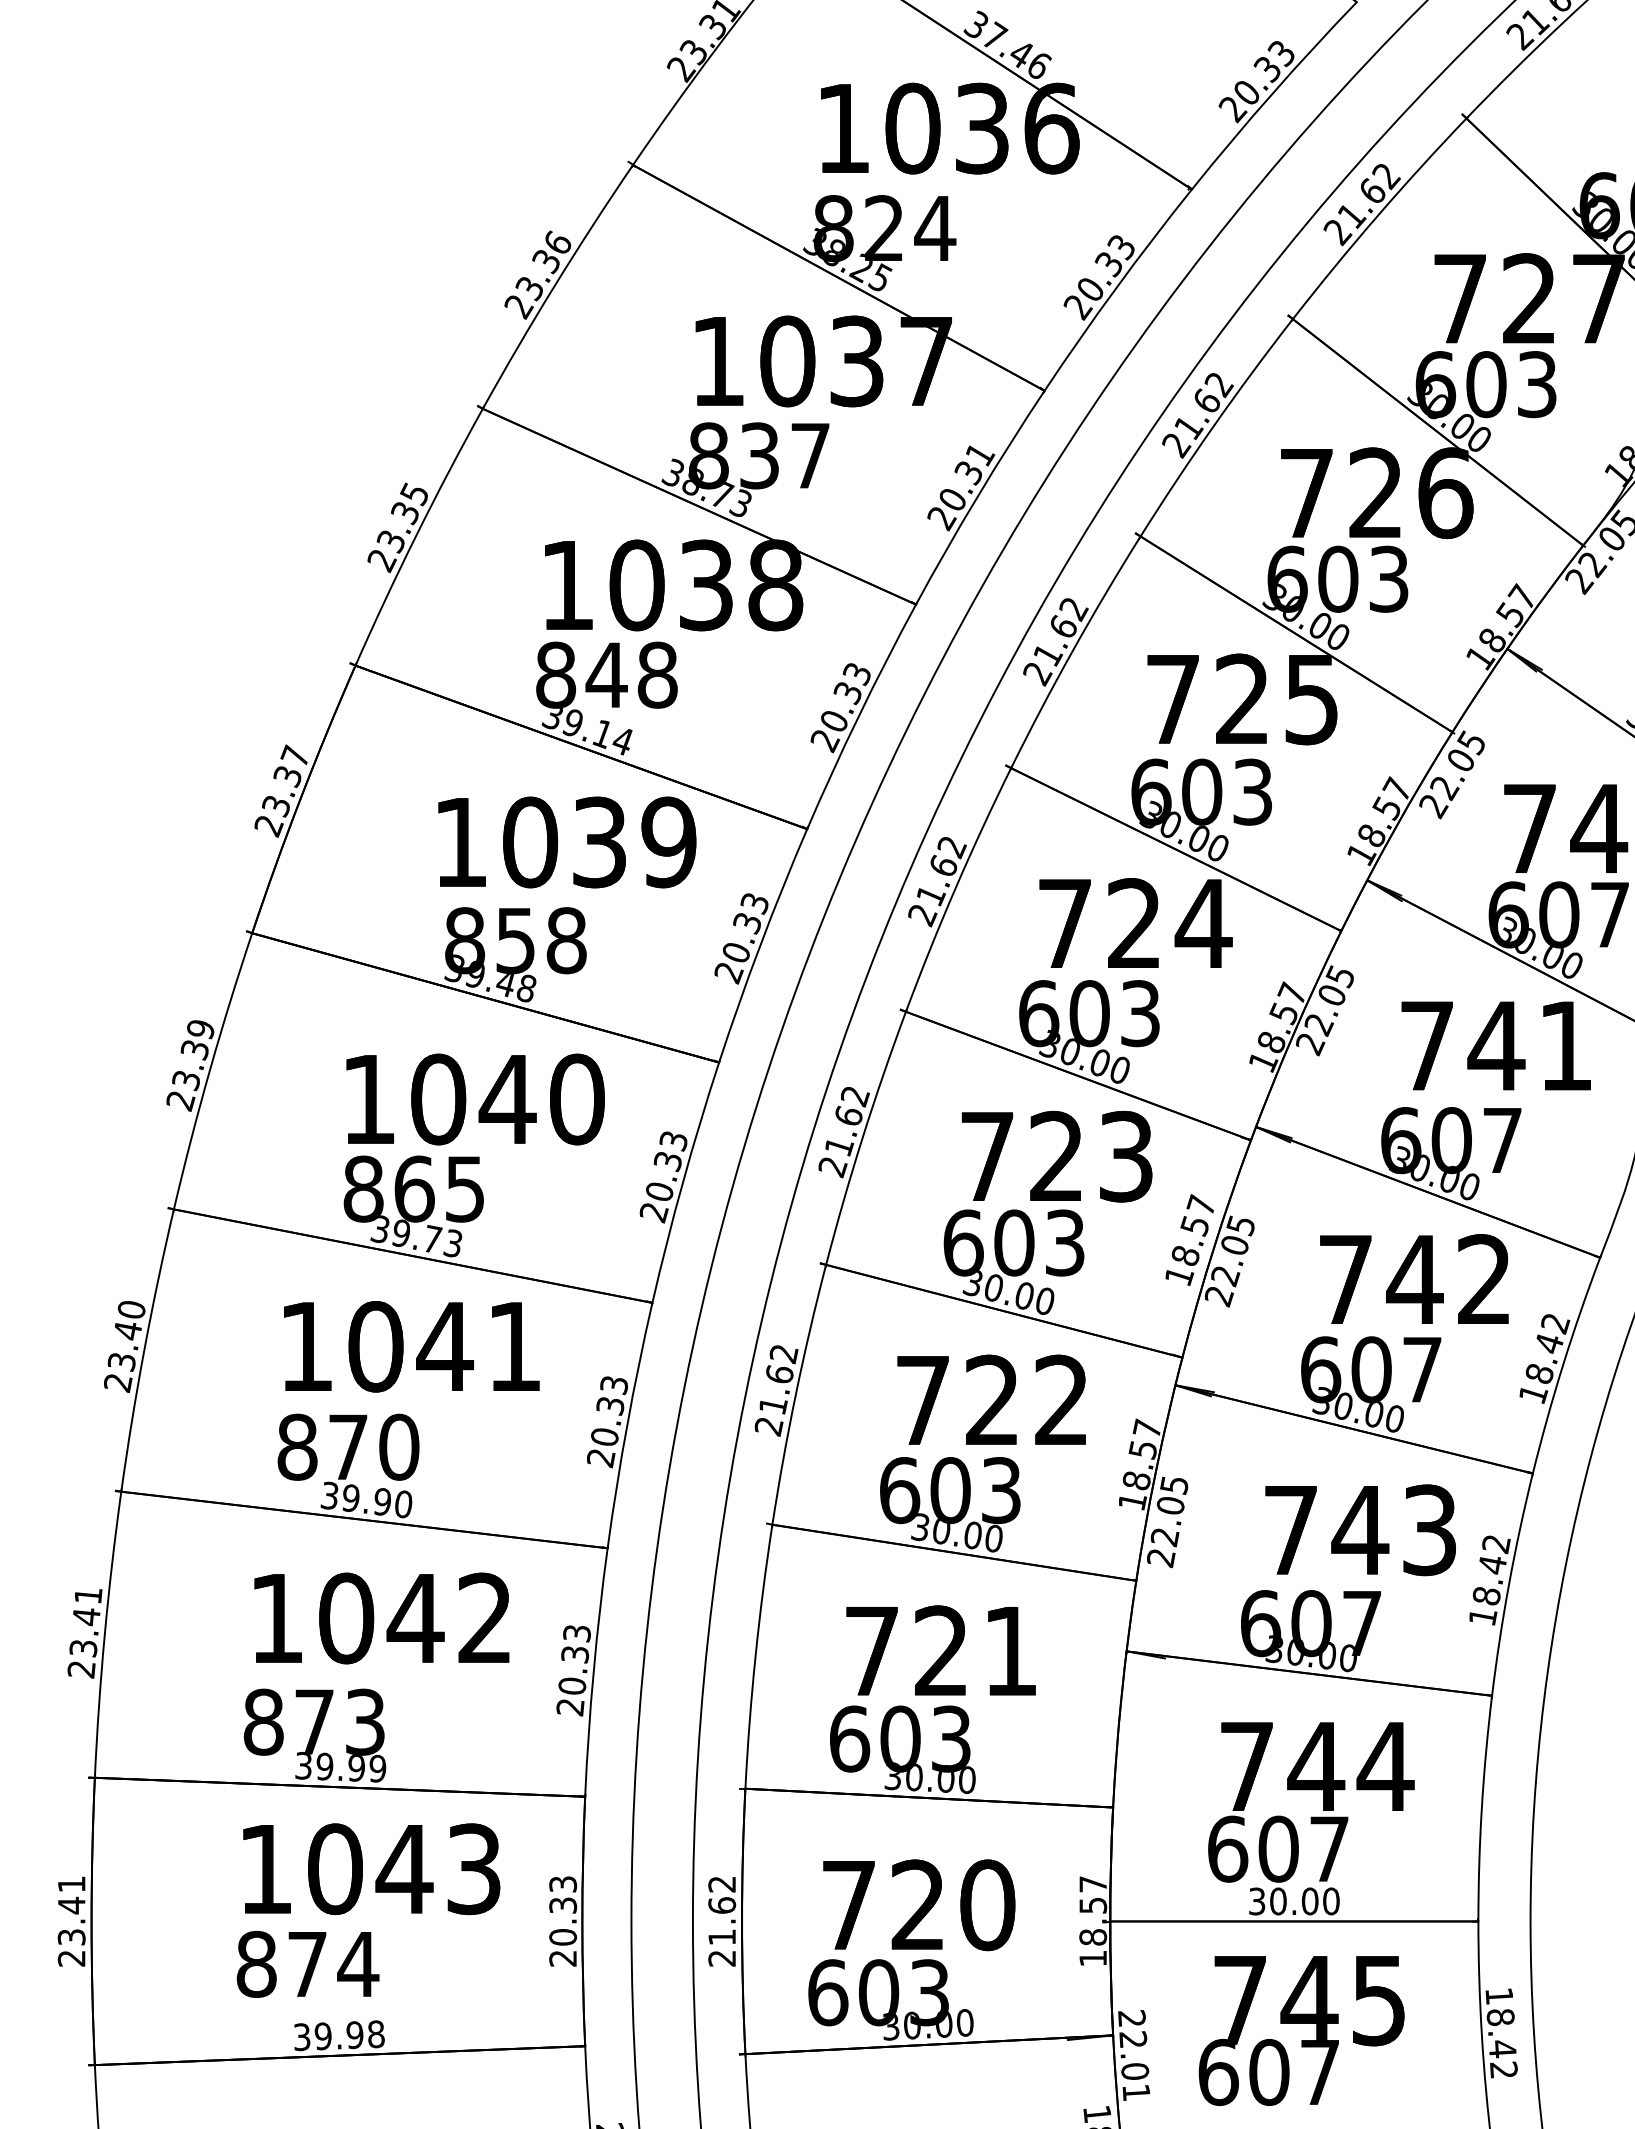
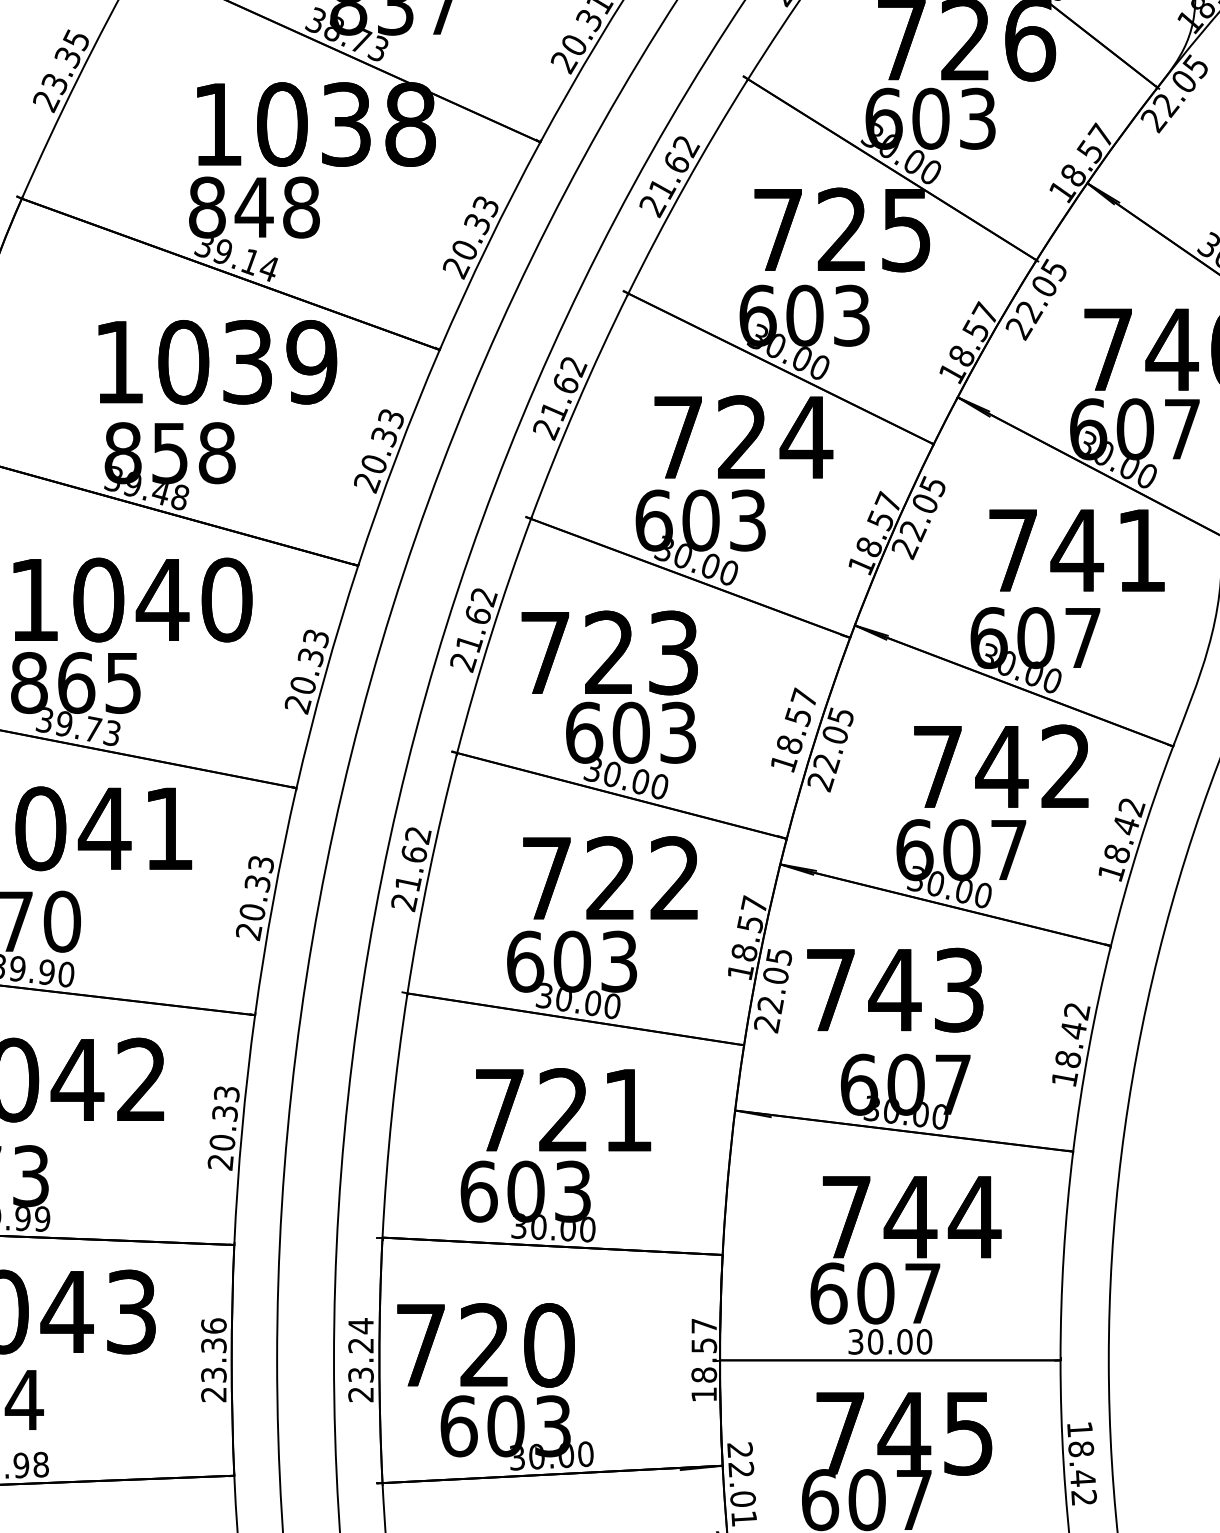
text: (1056, 1156) -> (609, 652), moved
text: (1360, 1530) -> (895, 990), moved
text: (919, 1905) -> (486, 1345), moved
text: (563, 1910) -> (214, 1350), 20.33 -> 23.36
text: (722, 1910) -> (361, 1350), 21.62 -> 23.24

